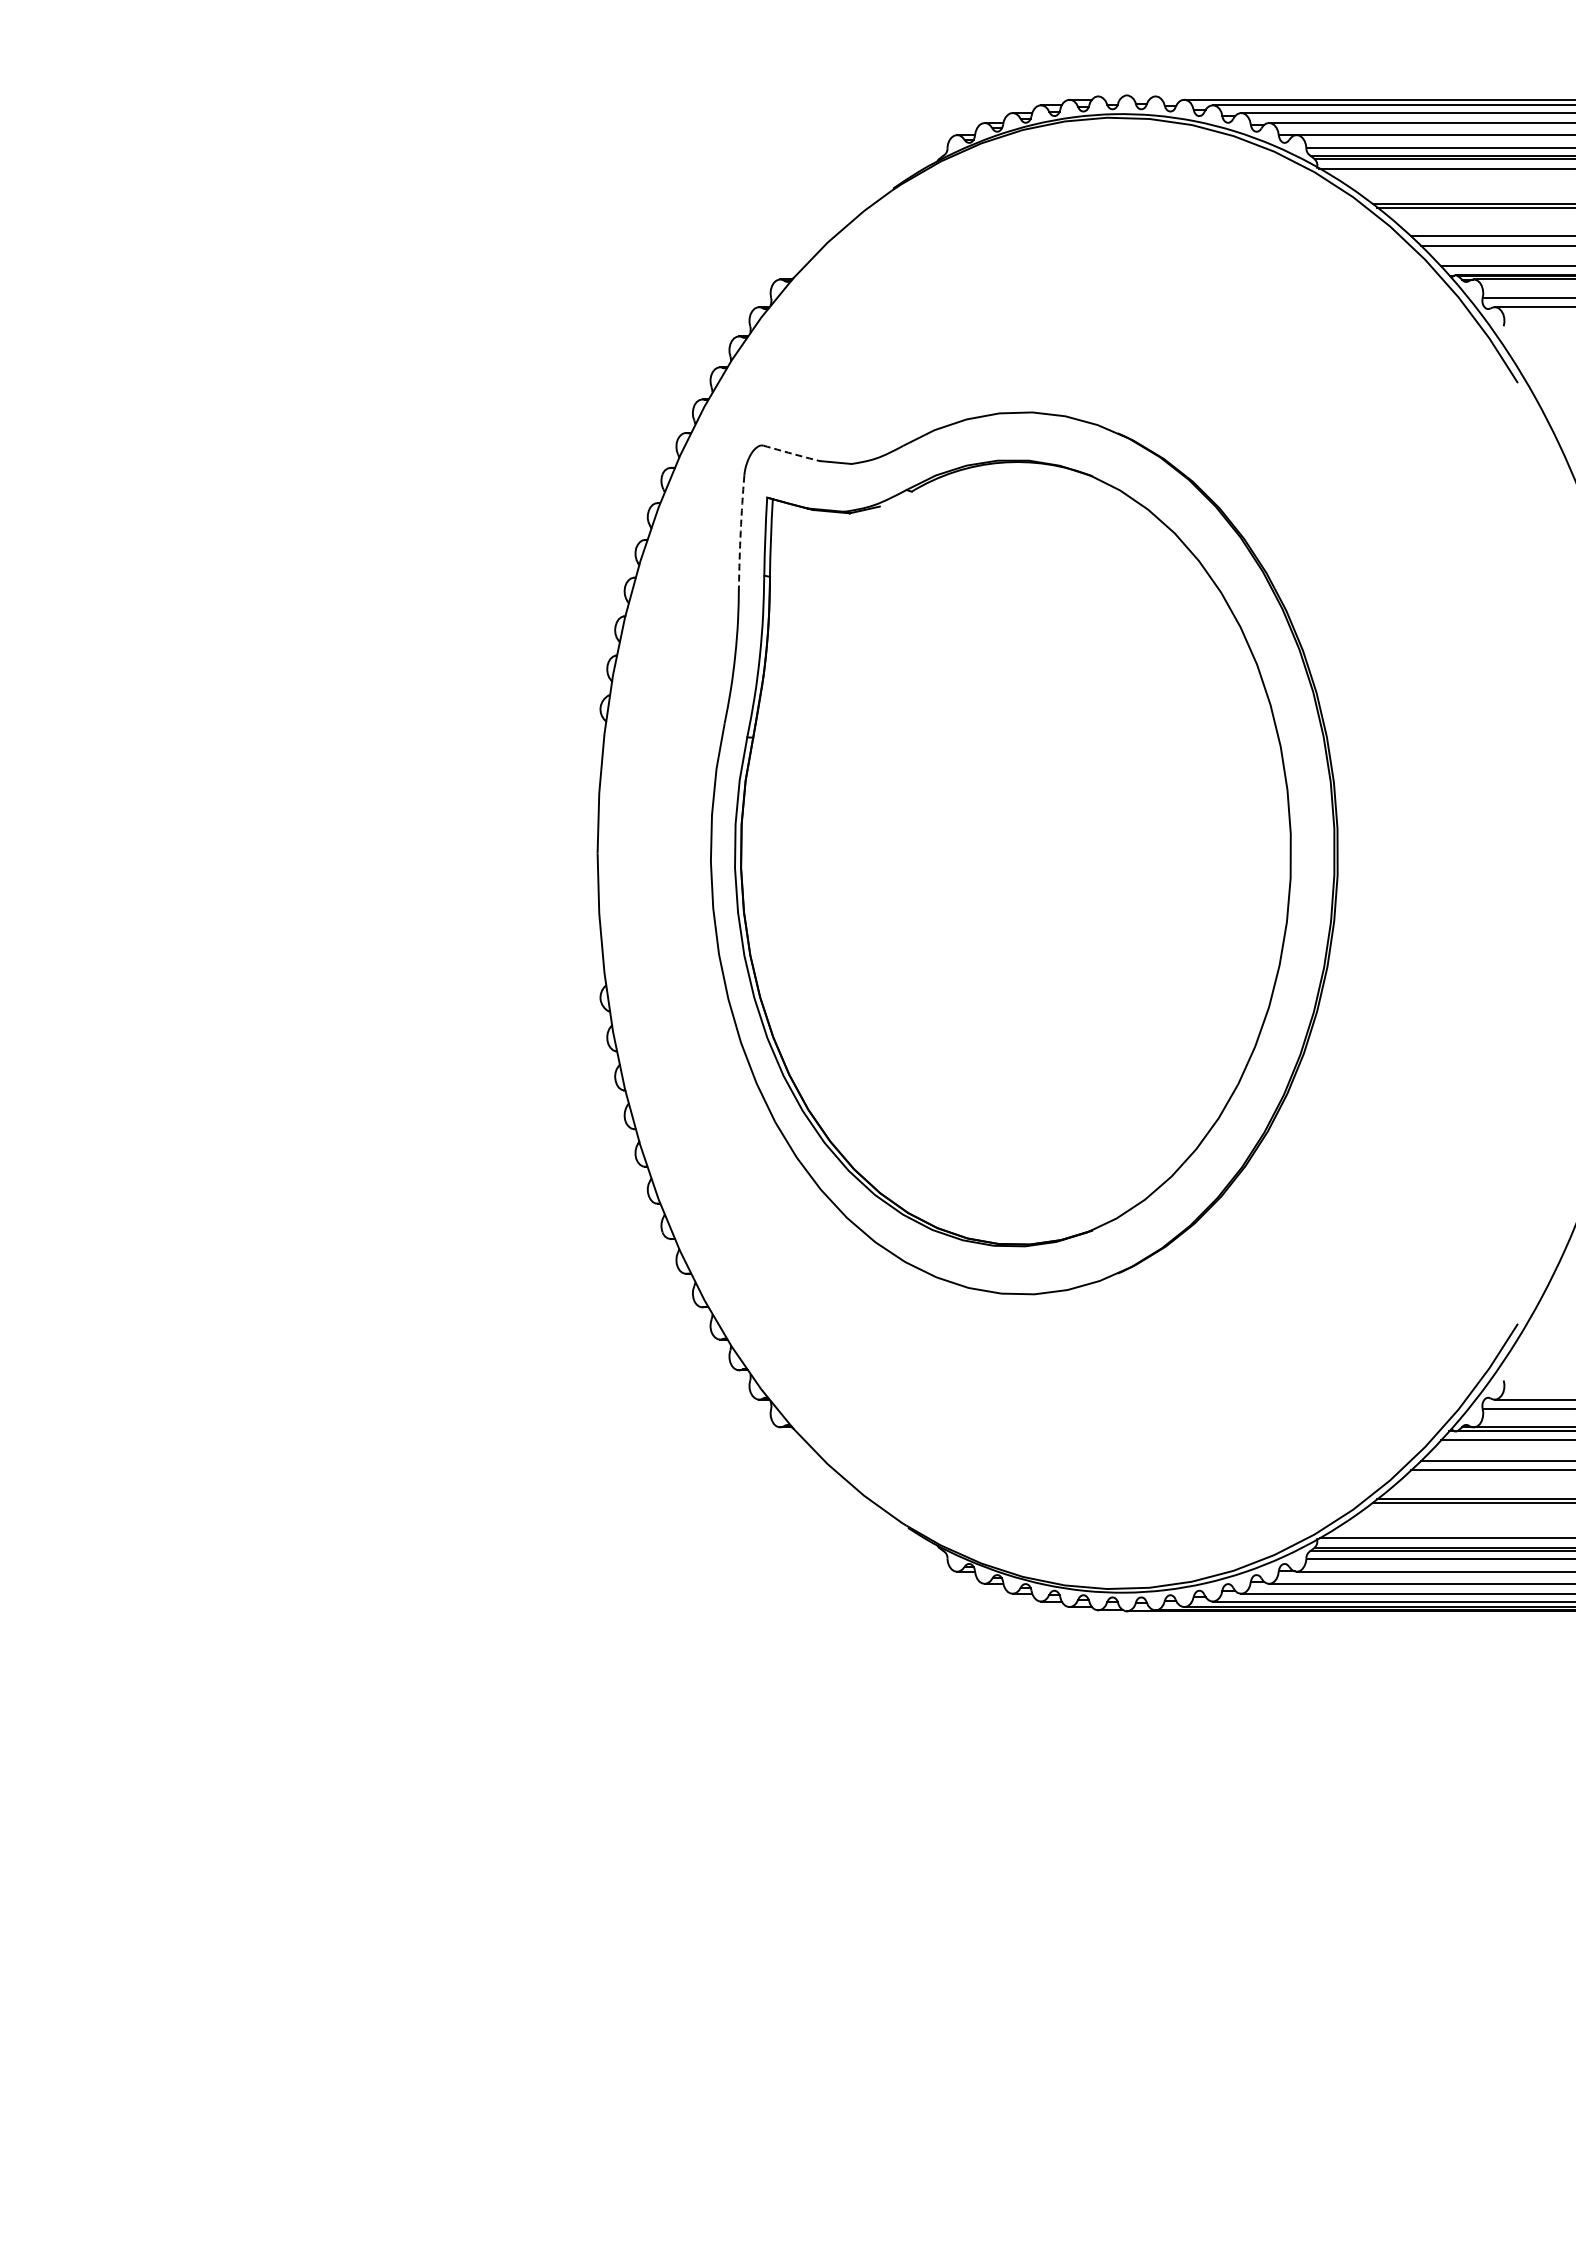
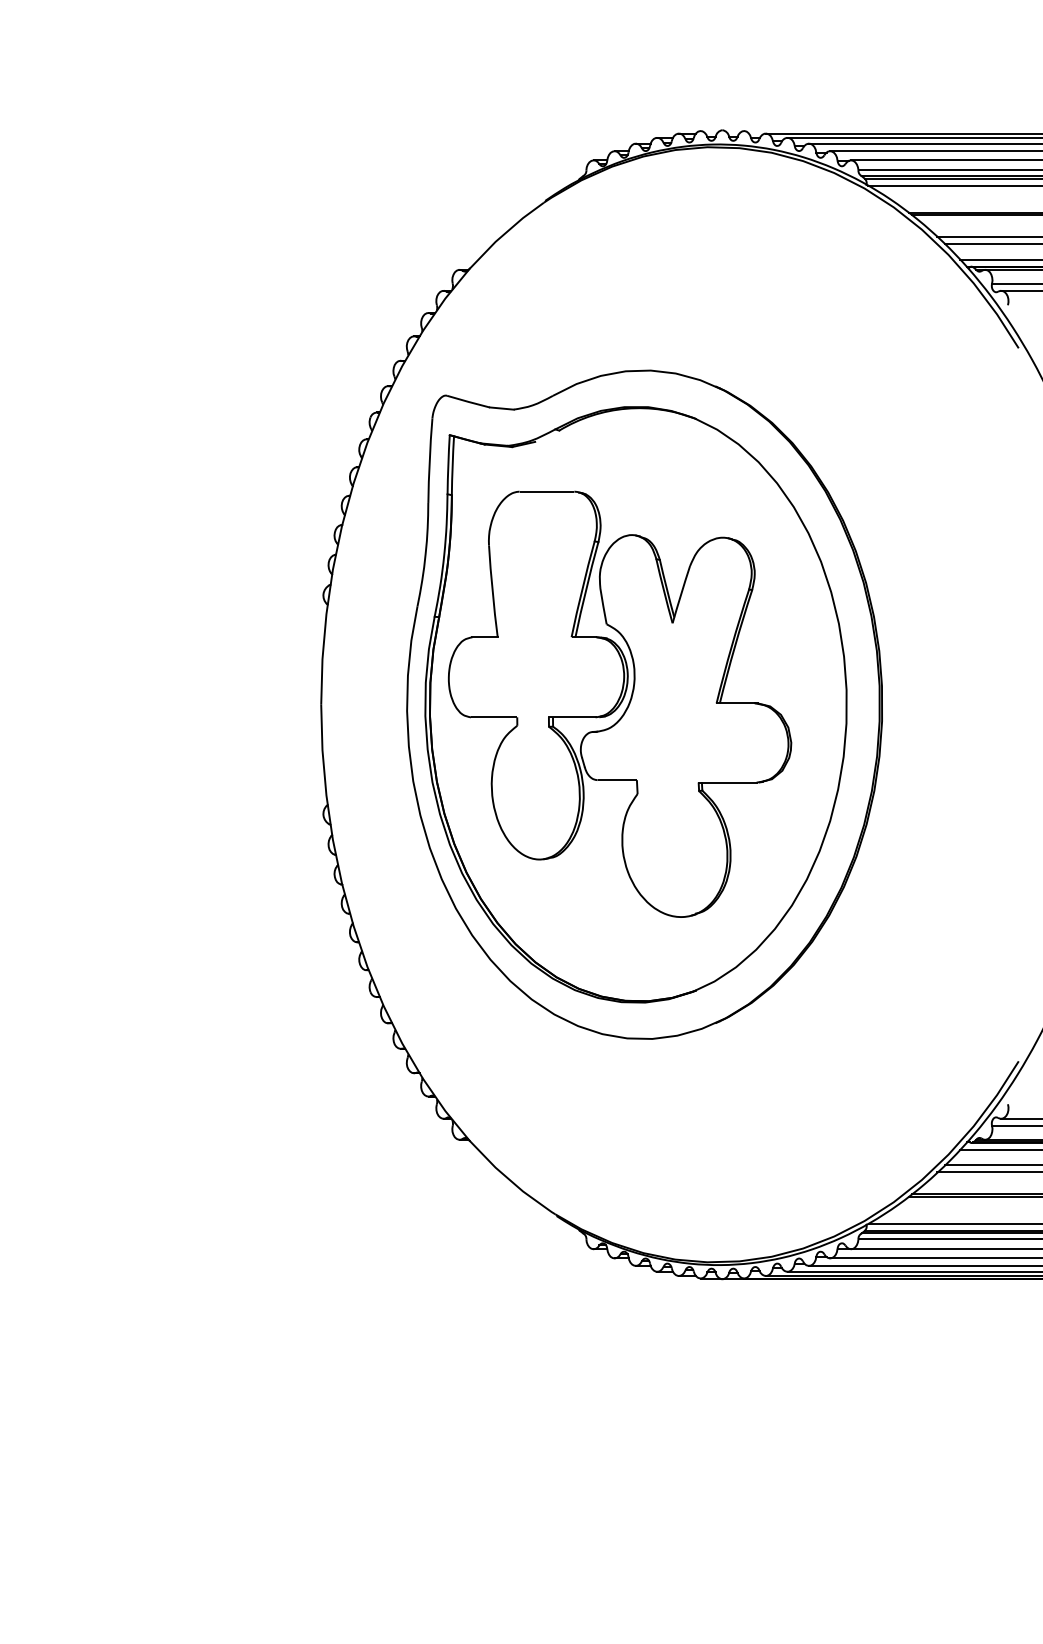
arc: (791, 453) -> (468, 401), dashed -> solid
arc: (740, 531) -> (429, 460), dashed -> solid
part: (991, 852) -> (619, 704), added

